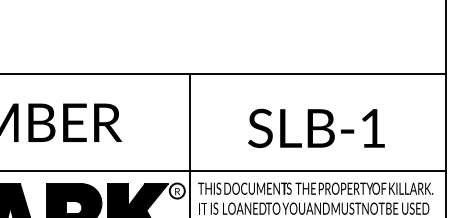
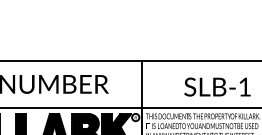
text: (316, 127) -> (217, 86), moved

